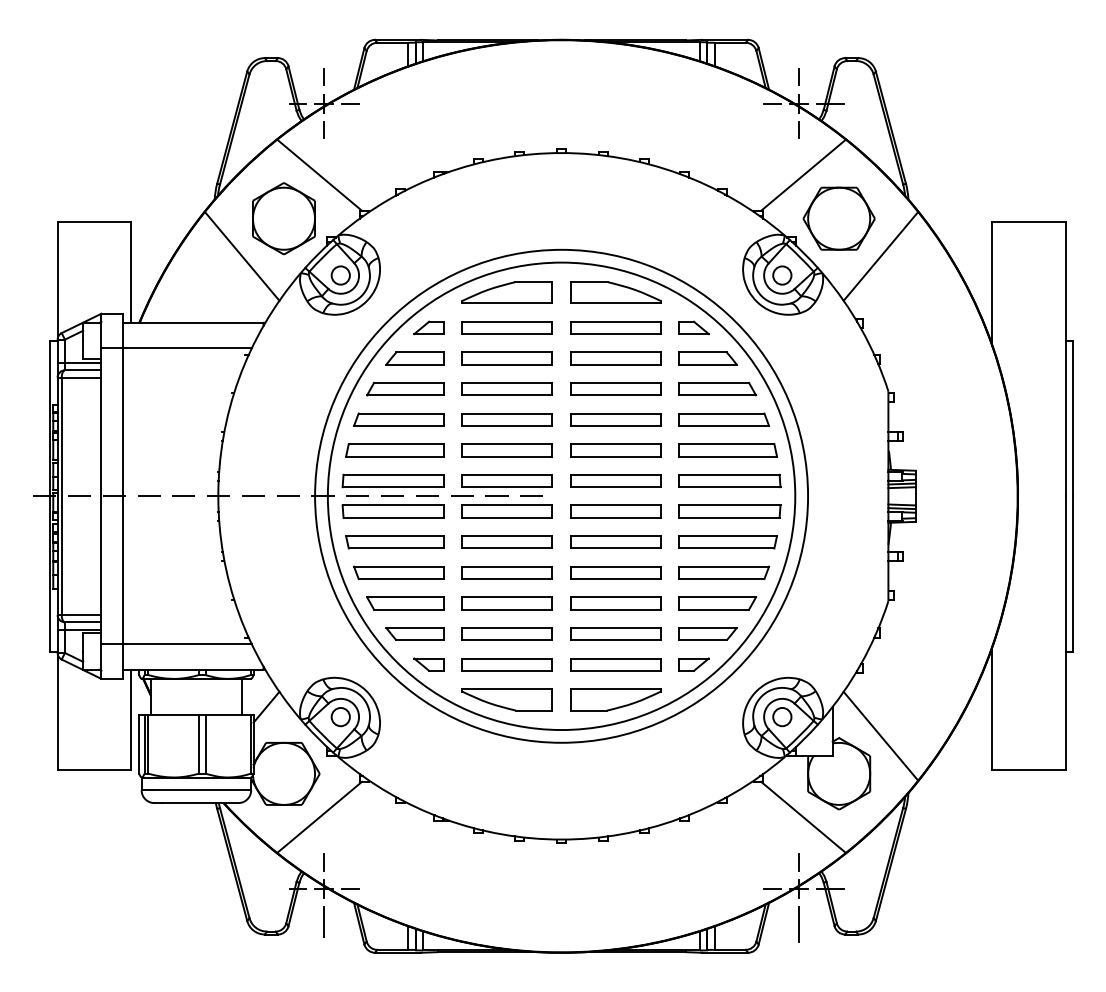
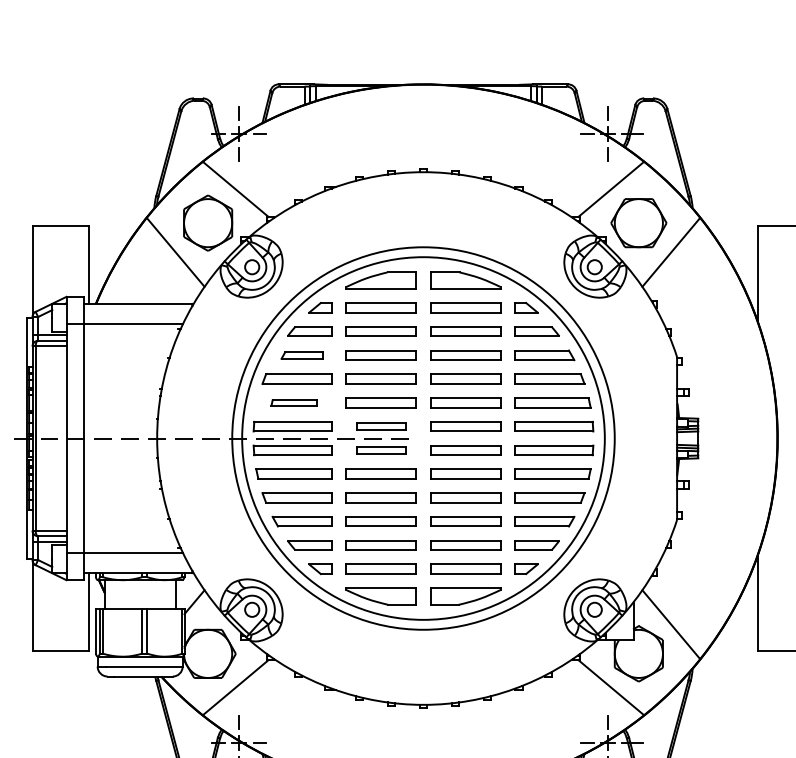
part: (405, 389) -> (302, 355), size x0.7
part: (394, 450) -> (293, 402), size x0.6
part: (506, 480) -> (380, 426), size x0.7
part: (506, 511) -> (380, 450), size x0.7

